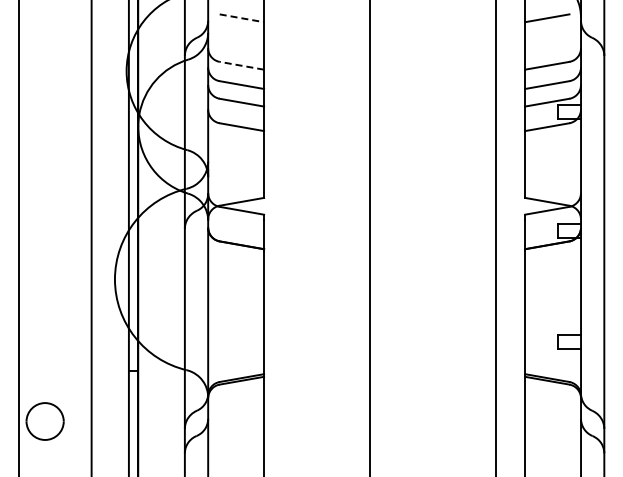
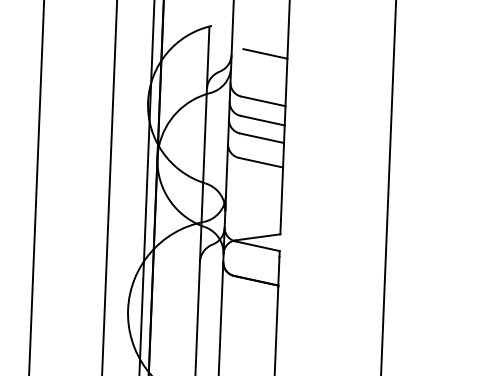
line: (241, 18) -> (264, 54), dashed -> solid
line: (241, 65) -> (263, 101), dashed -> solid

